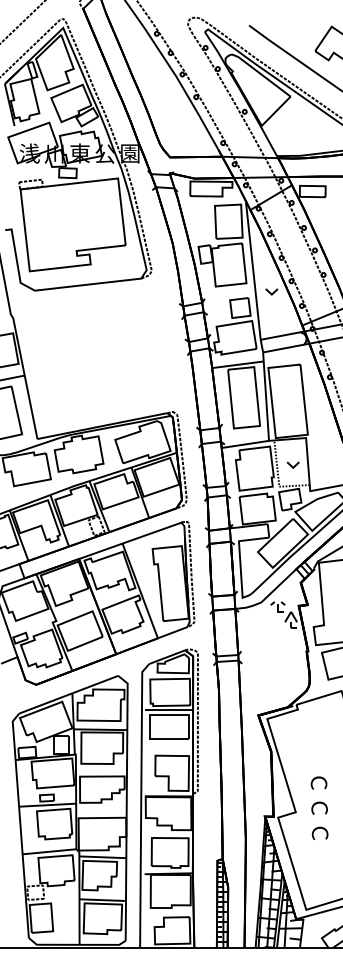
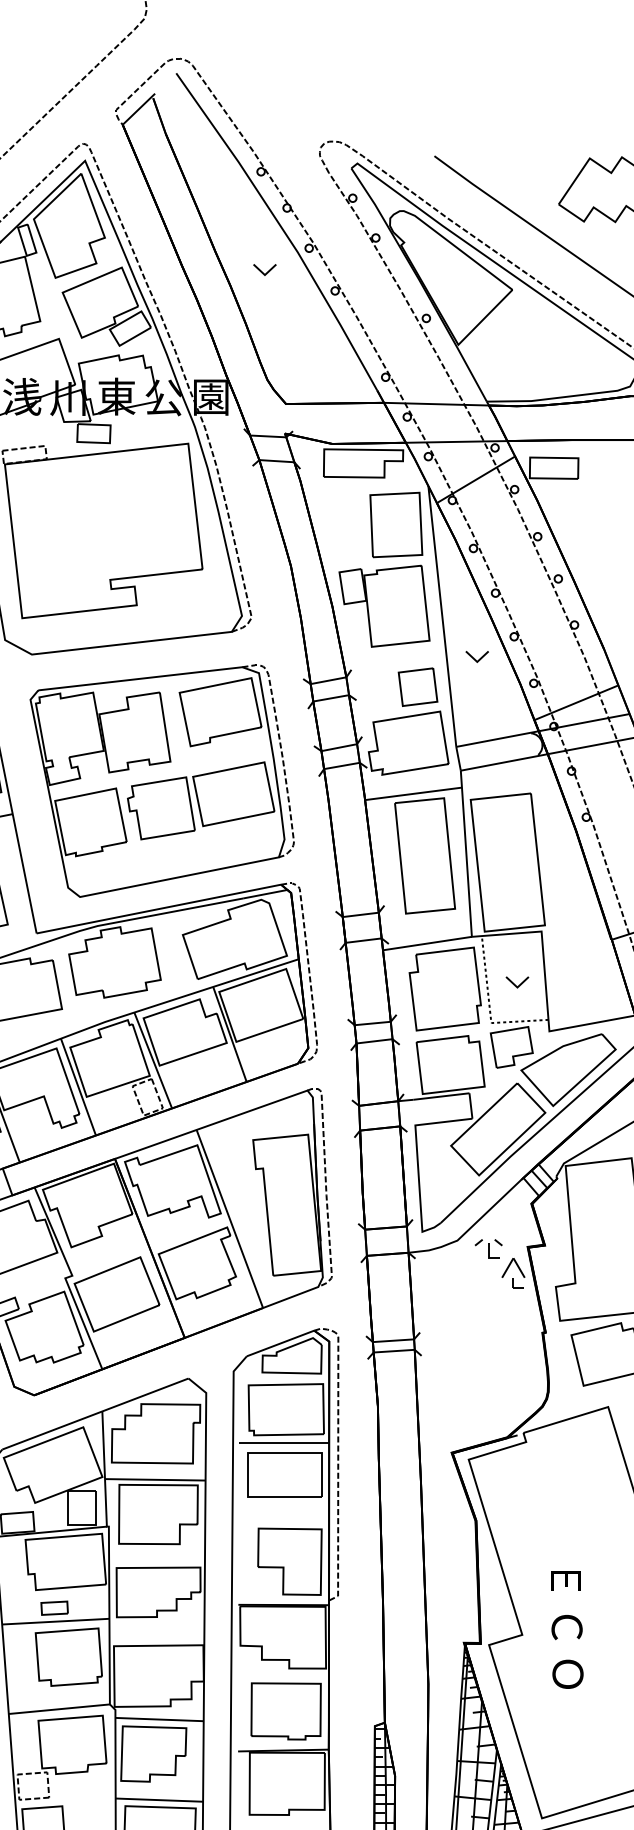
part: (158, 85) -> (264, 268), added
part: (104, 357) -> (162, 780), added
text: (318, 782) -> (564, 1578), Ｃ -> Ｅ
text: (319, 832) -> (566, 1672), Ｃ -> Ｏ

